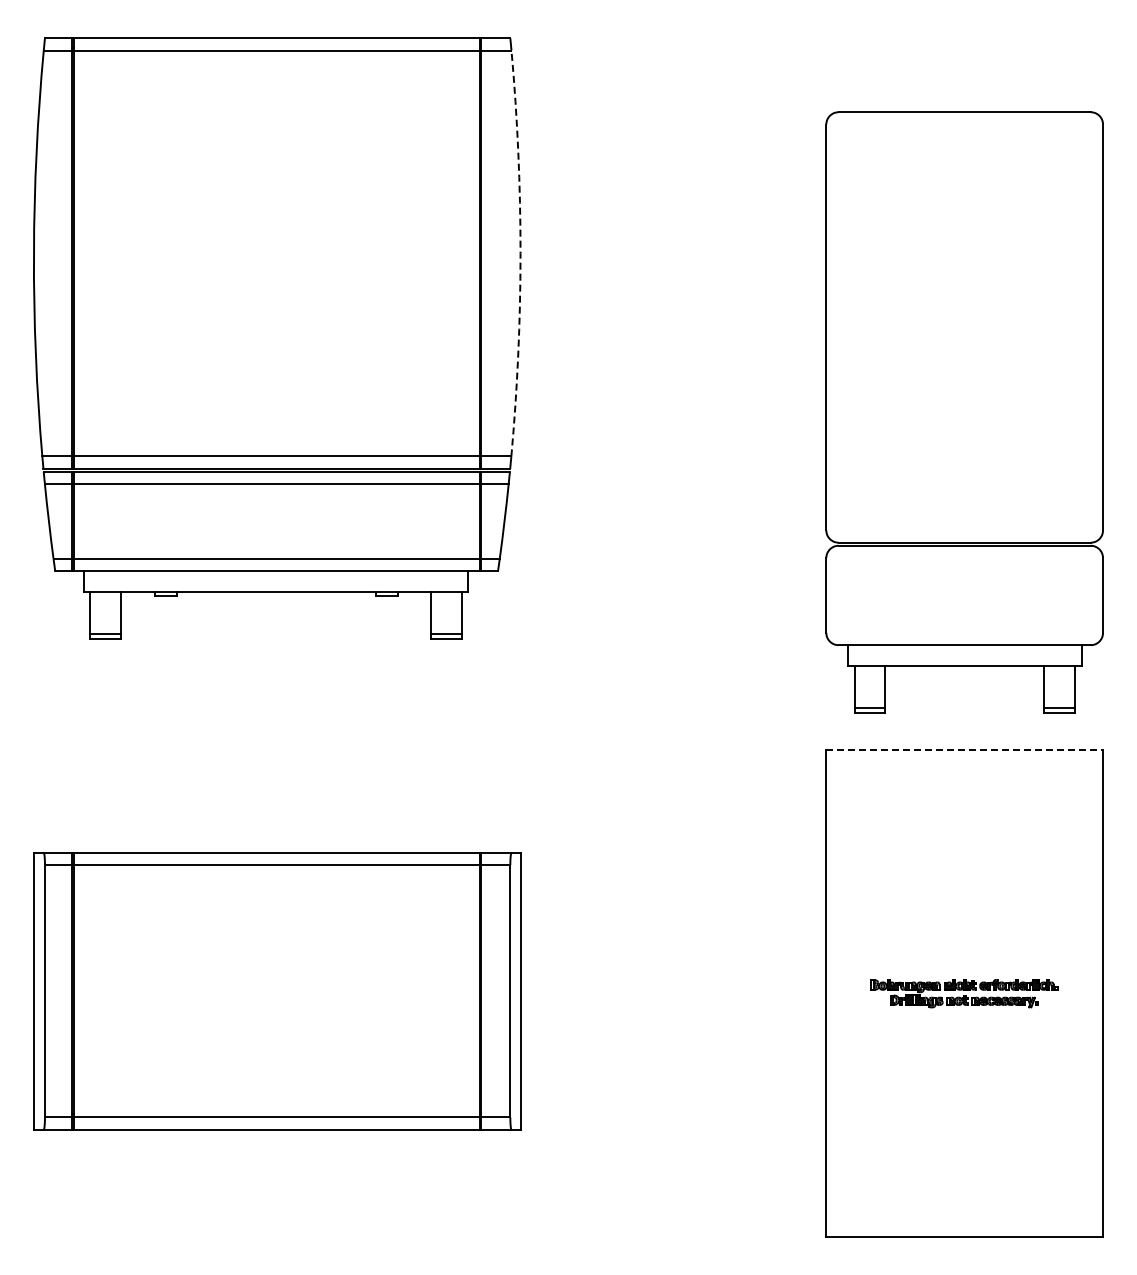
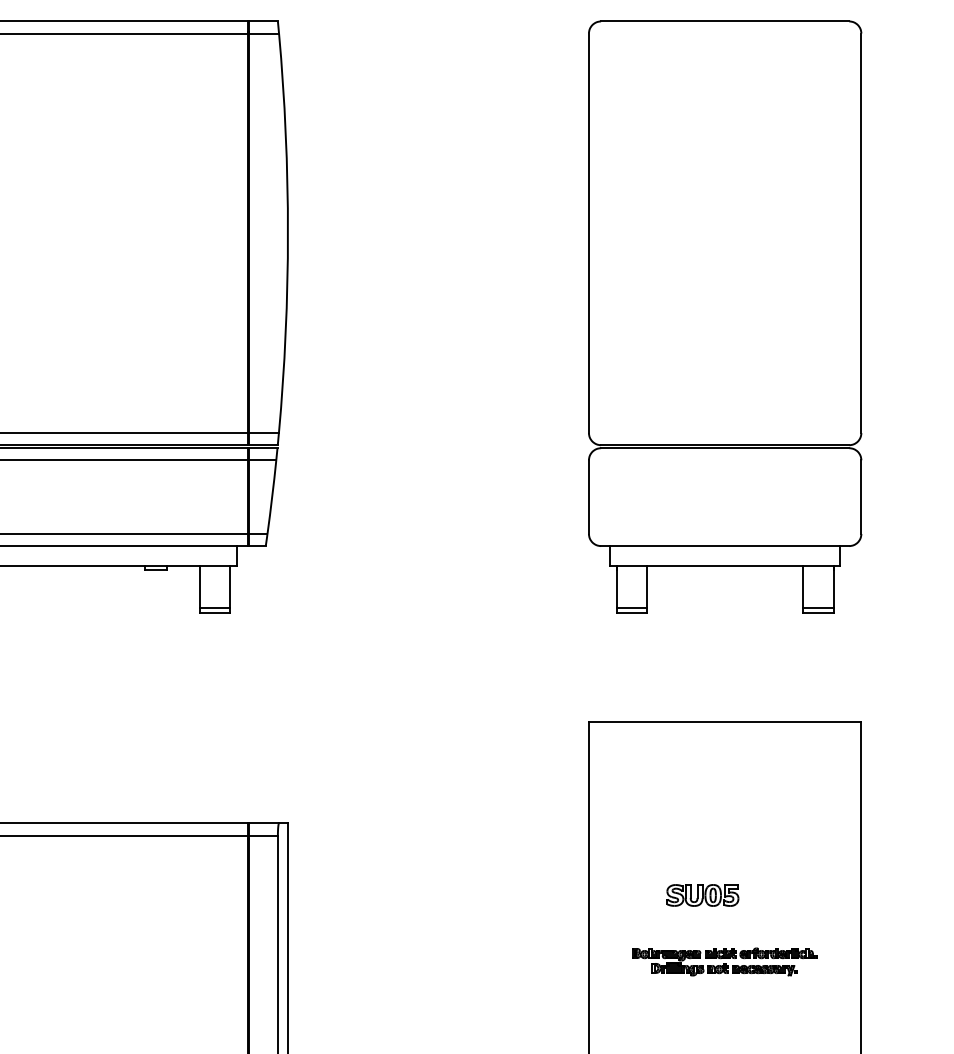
arc: (520, 253) -> (287, 233), dashed -> solid
part: (964, 412) -> (724, 317), moved
line: (965, 749) -> (725, 721), dashed -> solid
part: (942, 925) -> (703, 894), added

